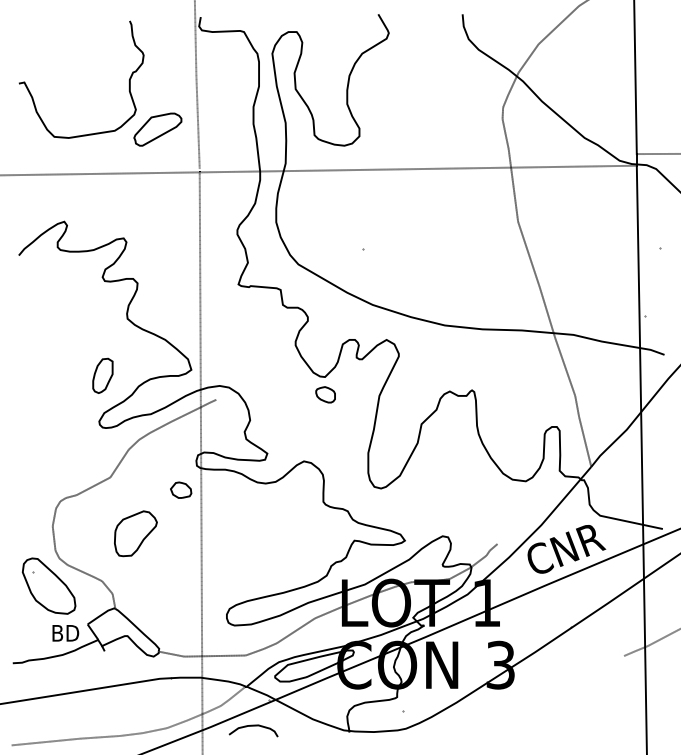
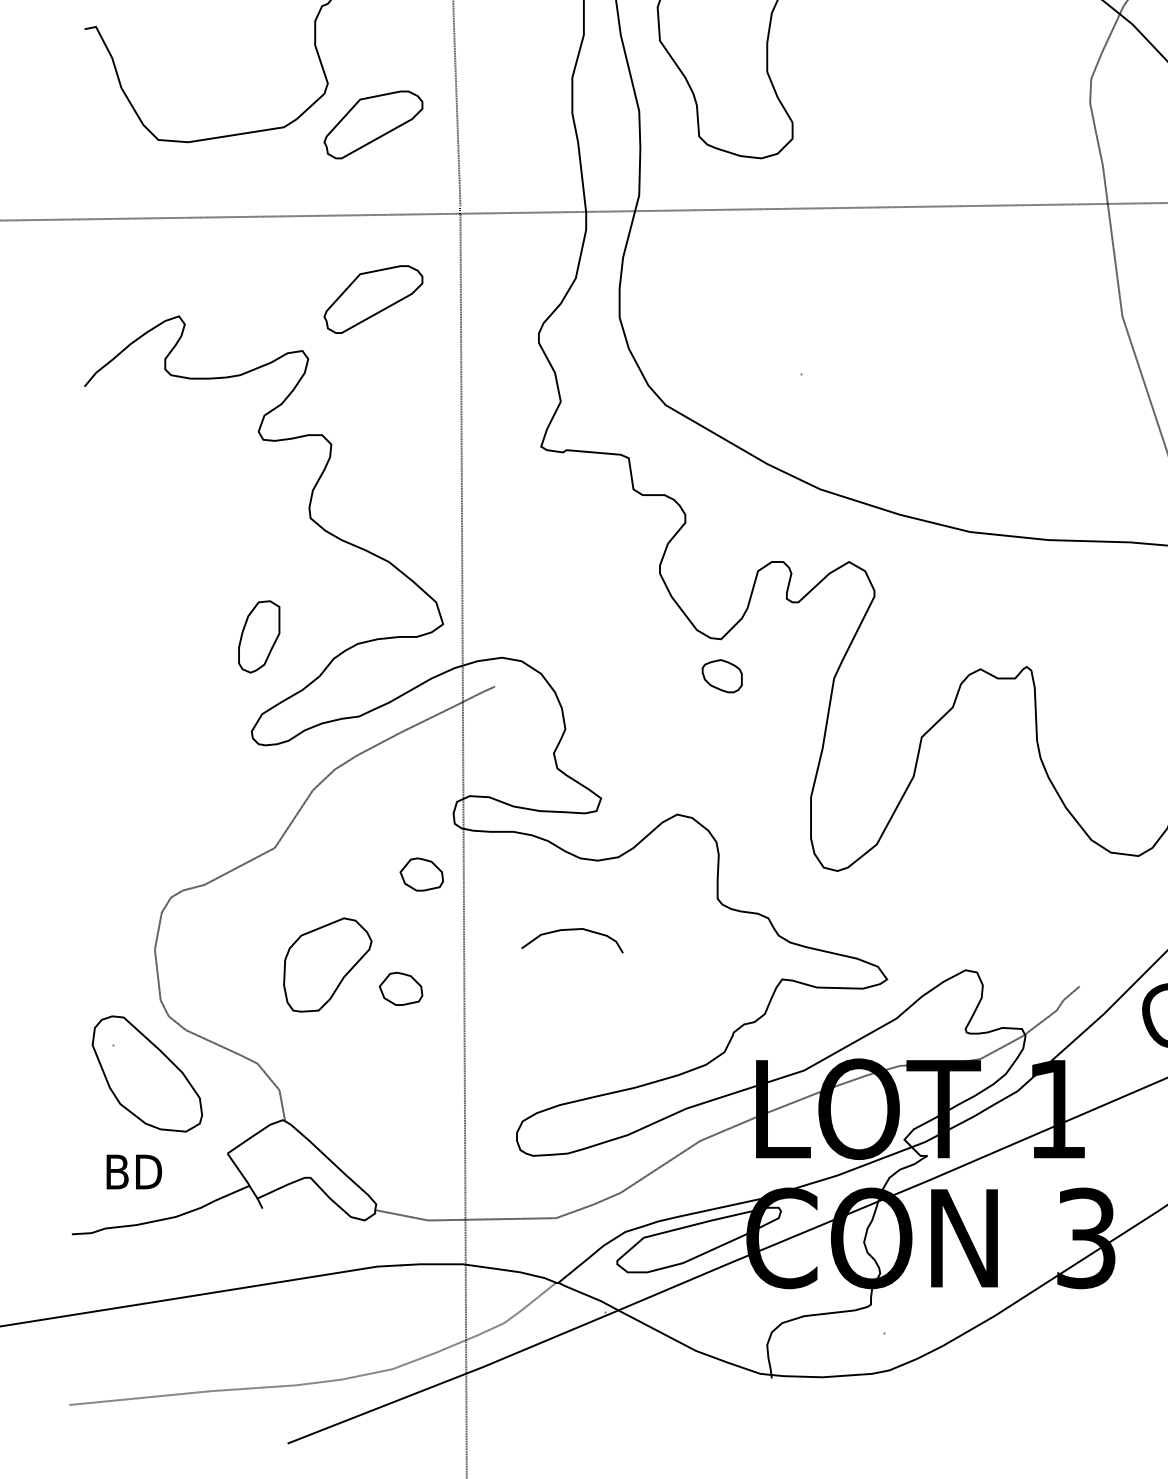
part: (157, 213) -> (372, 299), added
part: (171, 544) -> (401, 987), added
text: (65, 633) -> (133, 1172), moved
curve: (253, 726) -> (572, 931), moved

